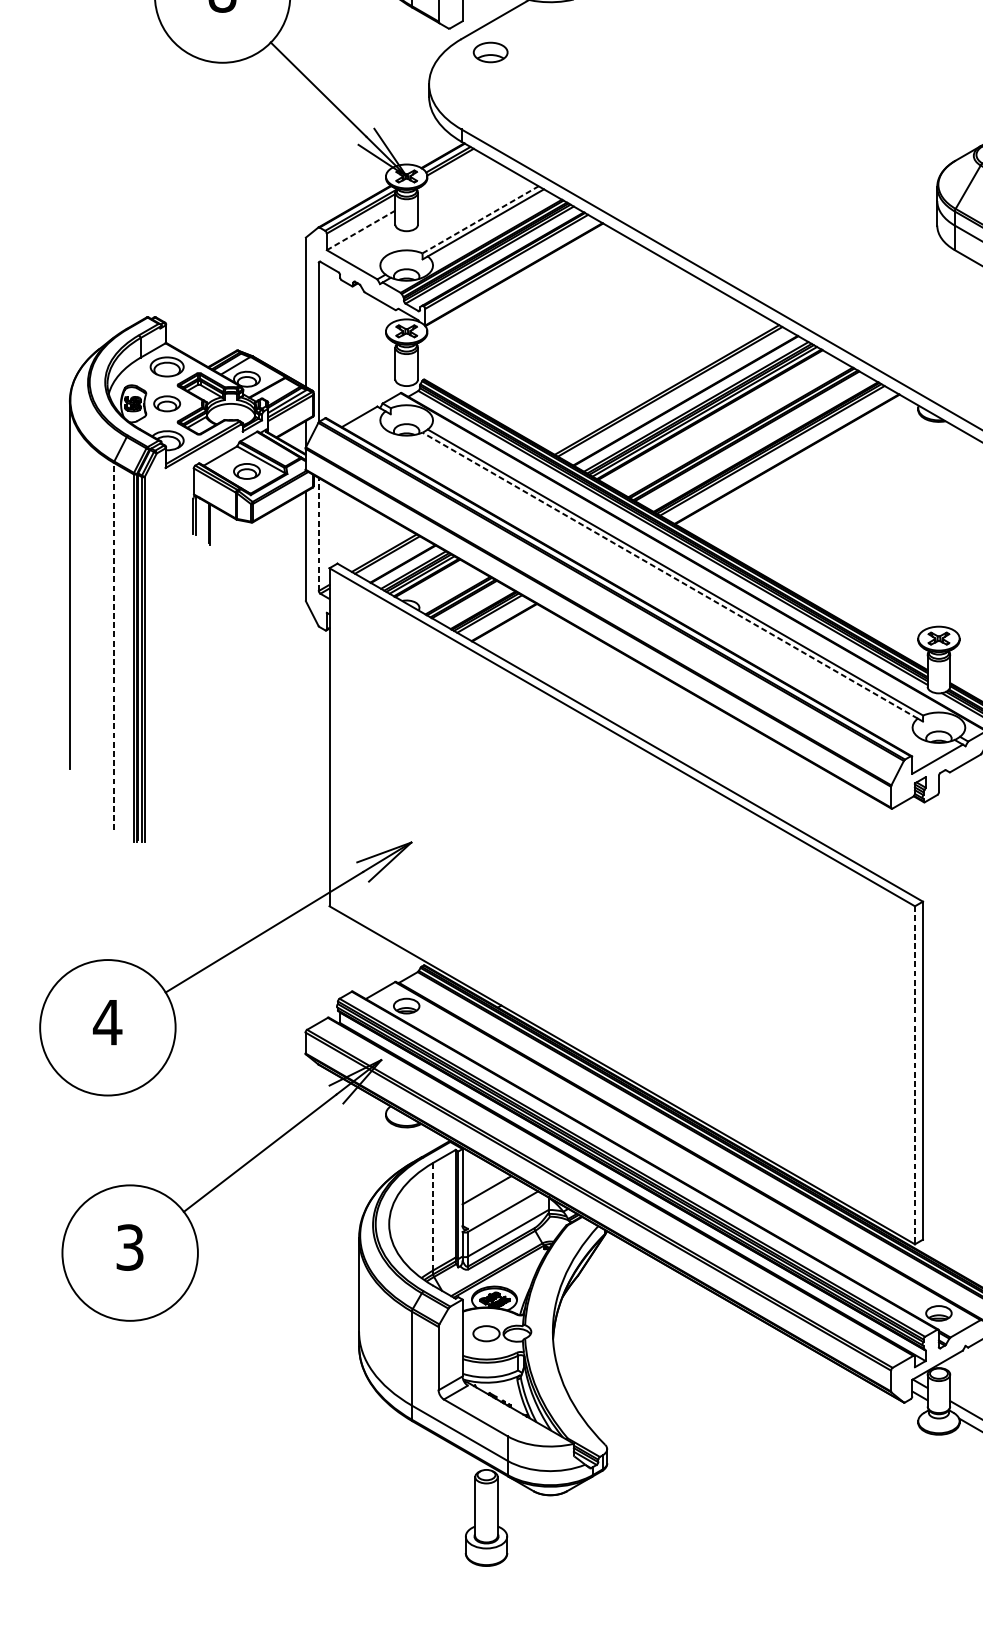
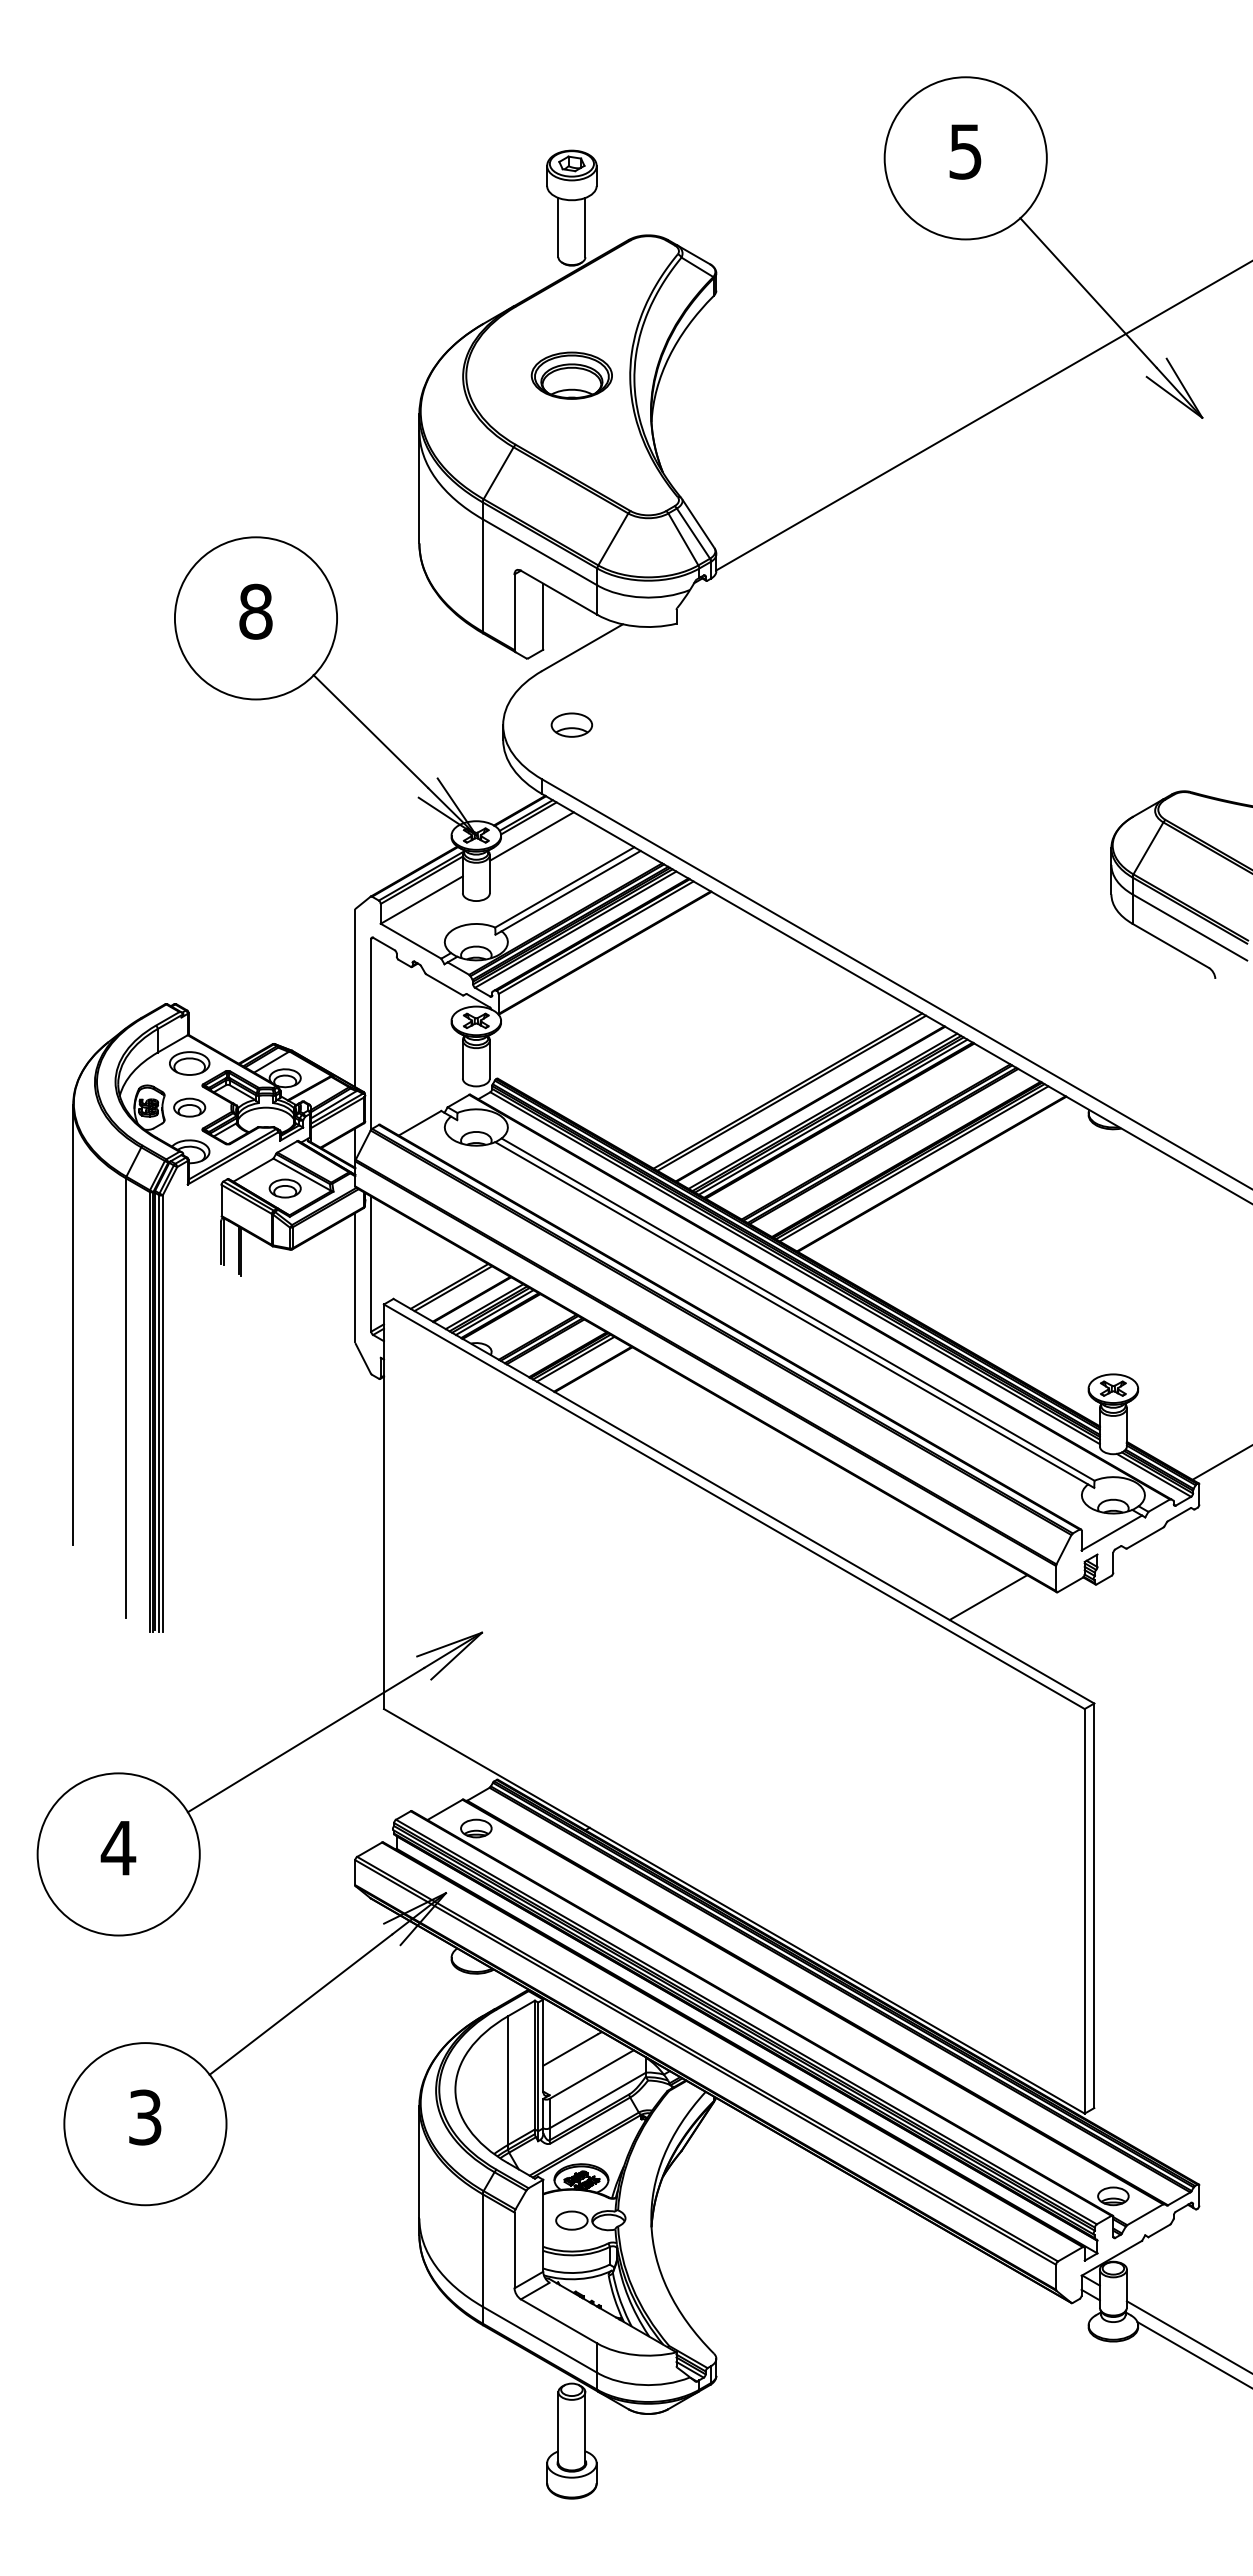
part: (490, 51) -> (571, 724), moved
line: (452, 177) -> (531, 836), added
line: (481, 219) -> (565, 887), dashed -> solid
line: (360, 230) -> (421, 900), dashed -> solid
line: (319, 534) -> (371, 1264), dashed -> solid
line: (669, 575) -> (791, 1313), dashed -> solid
line: (113, 646) -> (125, 1398), dashed -> solid
line: (834, 813) -> (988, 1597), added
line: (914, 1075) -> (1084, 1911), dashed -> solid
line: (433, 1216) -> (508, 2080), dashed -> solid

